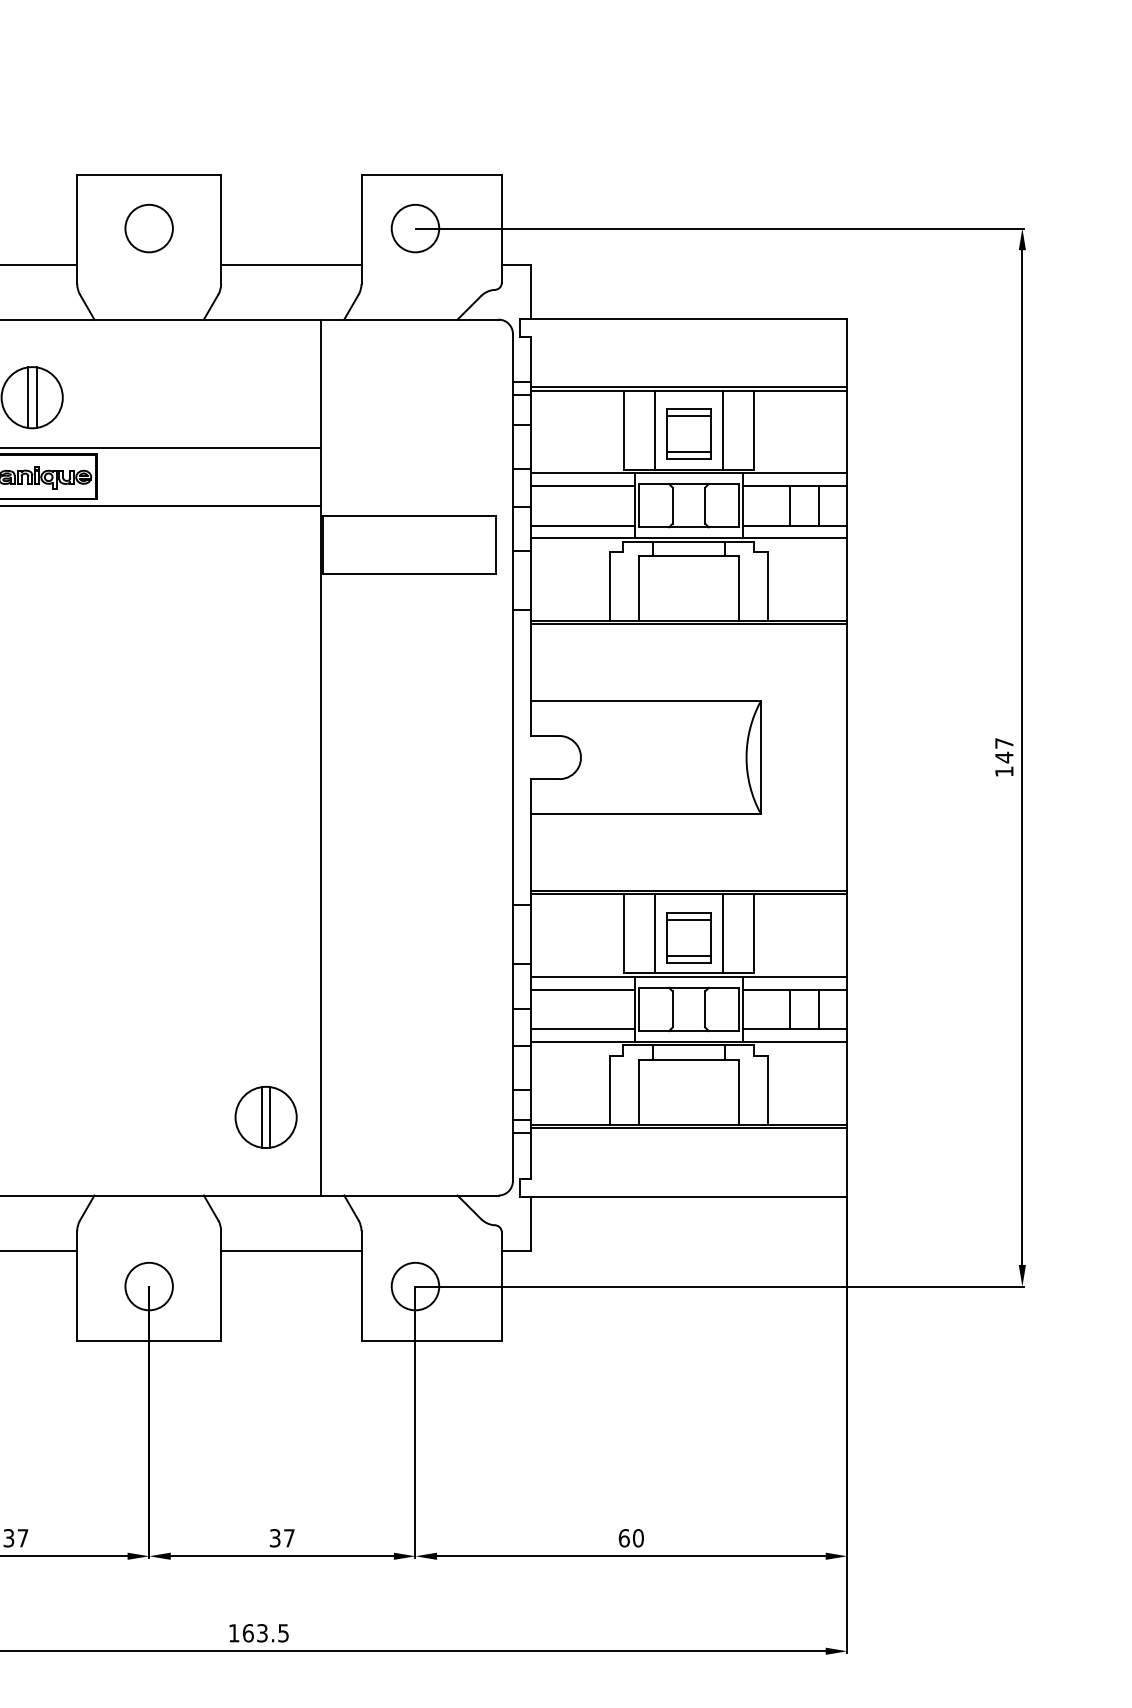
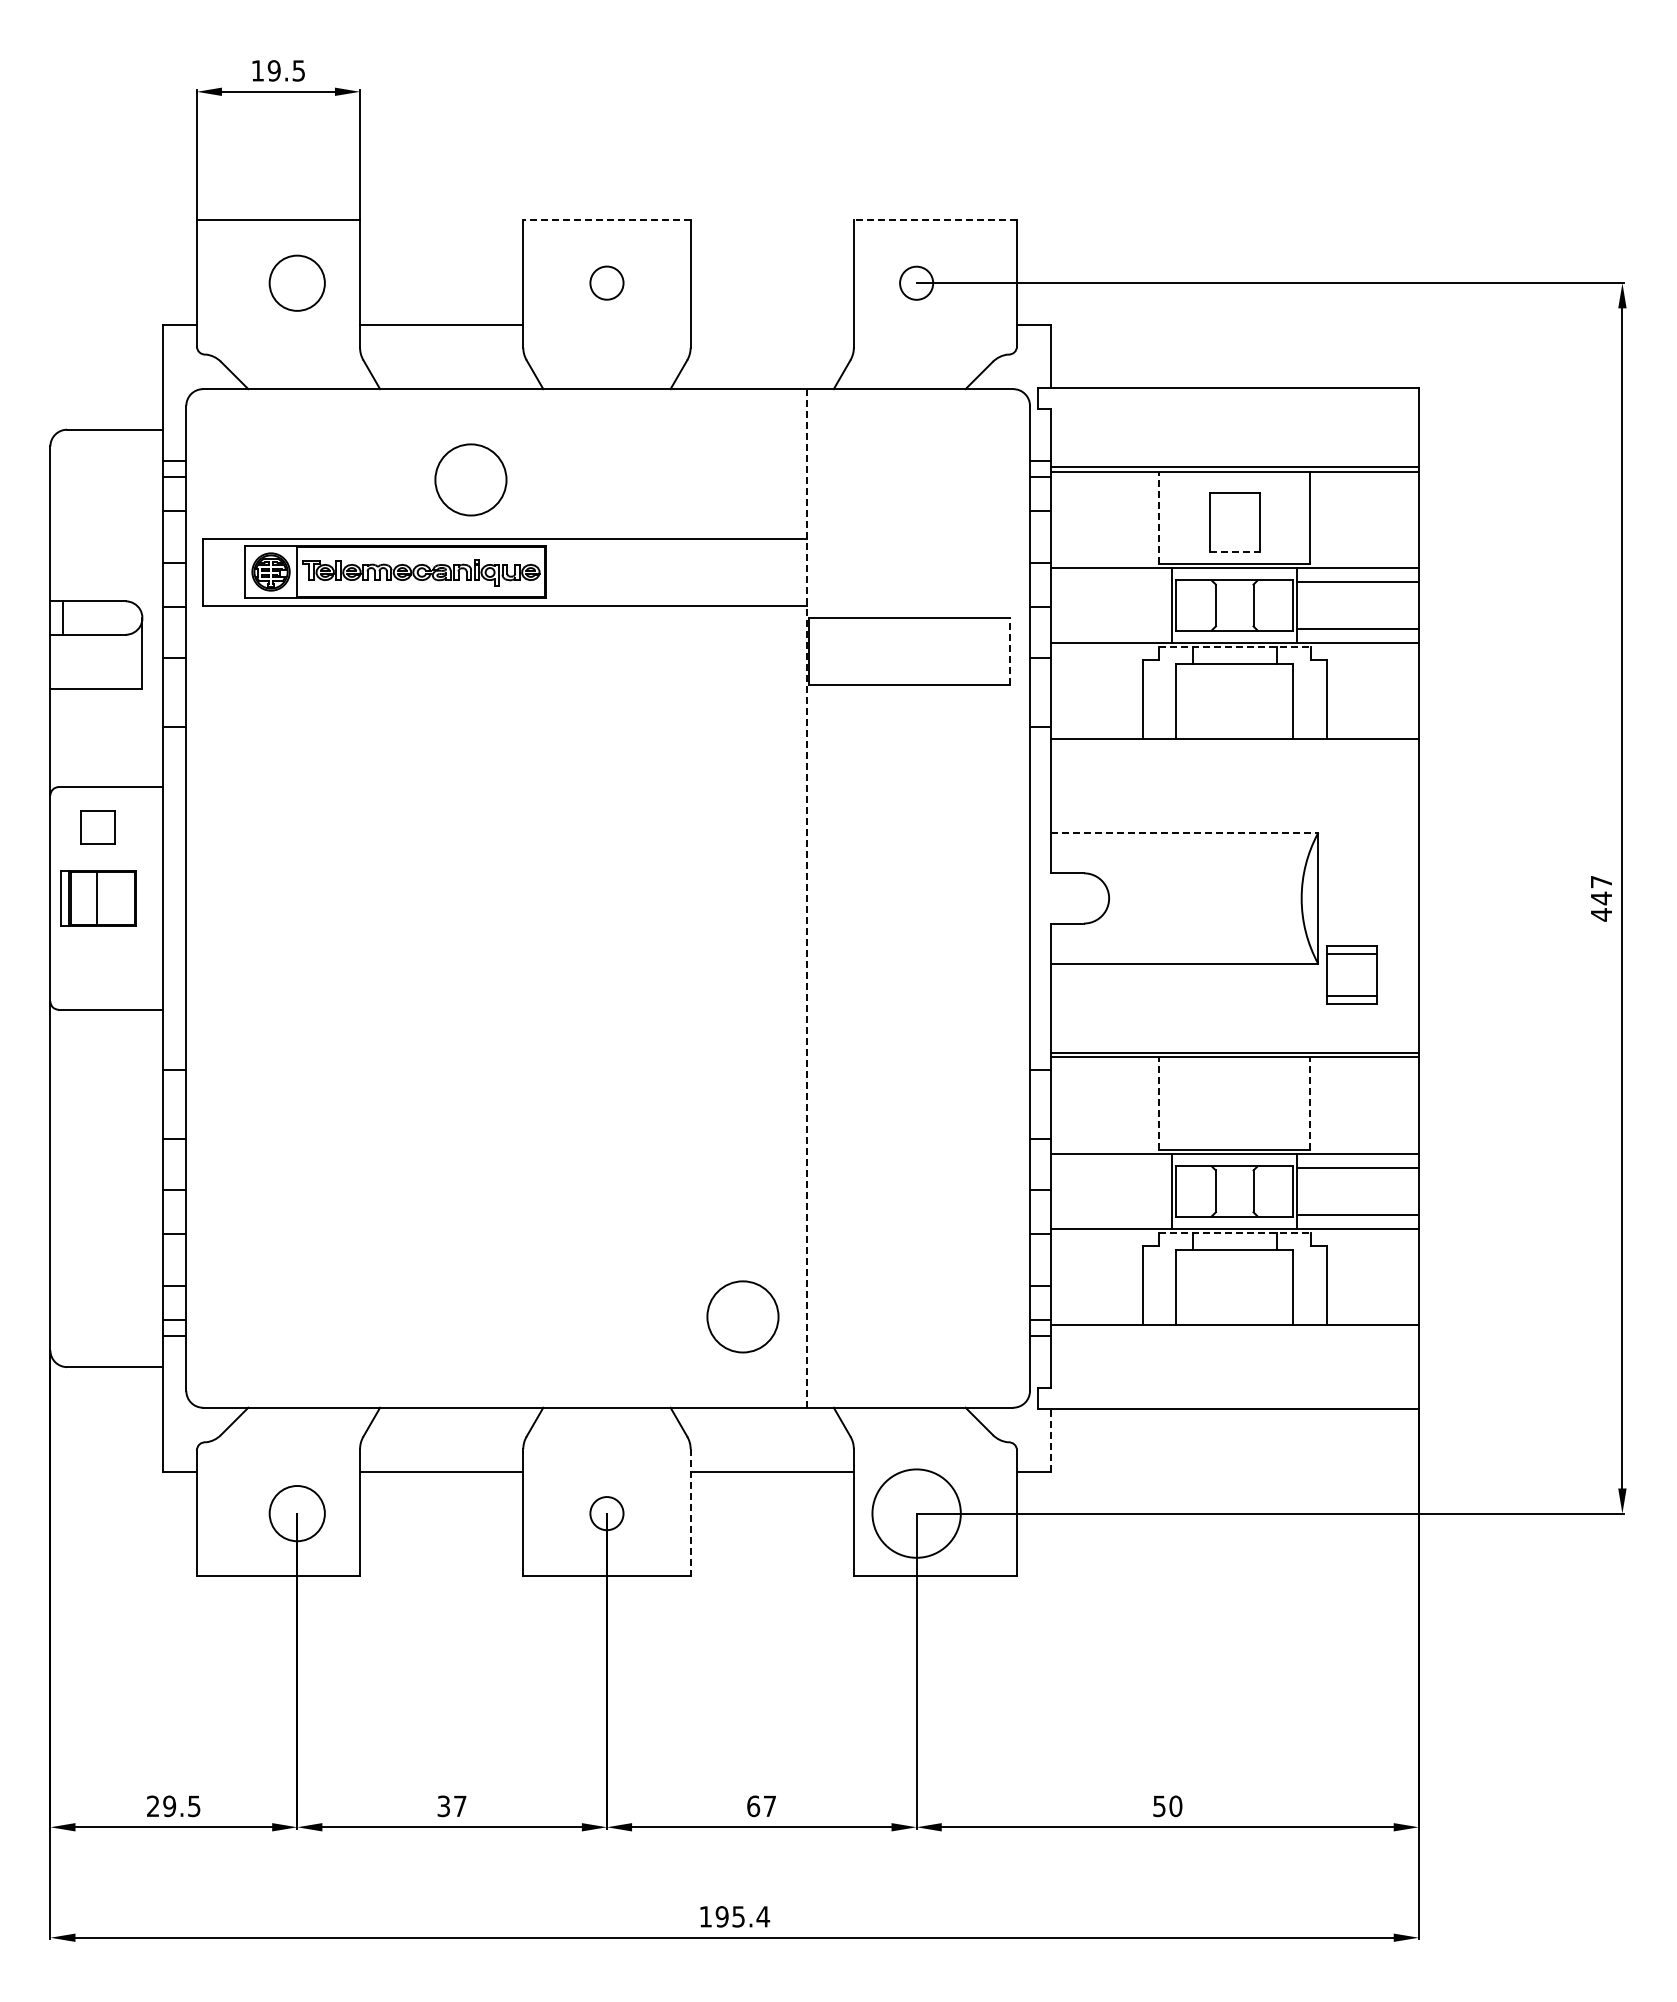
line: (148, 174) -> (606, 220), solid -> dashed
line: (431, 174) -> (935, 220), solid -> dashed
circle: (148, 227) -> (606, 282), size x0.6
circle: (415, 227) -> (916, 282), size x0.6
line: (290, 264) -> (771, 325), removed
line: (27, 397) -> (465, 479), removed
line: (36, 397) -> (475, 479), removed
line: (688, 416) -> (1234, 501), removed
line: (624, 430) -> (1159, 517), solid -> dashed
line: (655, 430) -> (1195, 517), removed
line: (723, 430) -> (1274, 517), removed
line: (688, 452) -> (1234, 543), removed
line: (689, 459) -> (1235, 551), solid -> dashed
line: (582, 485) -> (1110, 582), removed
line: (789, 505) -> (1351, 605), removed
line: (818, 505) -> (1385, 605), removed
line: (582, 525) -> (1110, 628), removed
line: (689, 541) -> (1235, 647), solid -> dashed
line: (495, 545) -> (1009, 651), solid -> dashed
line: (688, 624) -> (1234, 743), removed
line: (645, 700) -> (1184, 832), solid -> dashed
line: (320, 757) -> (806, 898), solid -> dashed
text: (1004, 771) -> (1601, 914), 147 -> 447
line: (624, 933) -> (1159, 1103), solid -> dashed
line: (655, 933) -> (1195, 1103), removed
line: (723, 933) -> (1274, 1103), removed
line: (754, 933) -> (1310, 1103), solid -> dashed
part: (688, 937) -> (1351, 974), moved
line: (582, 989) -> (1110, 1168), removed
line: (789, 1009) -> (1351, 1191), removed
line: (818, 1009) -> (1385, 1191), removed
line: (582, 1029) -> (1110, 1214), removed
line: (689, 1045) -> (1235, 1233), solid -> dashed
line: (261, 1117) -> (737, 1316), removed
line: (270, 1117) -> (748, 1316), removed
line: (688, 1128) -> (1234, 1329), removed
line: (530, 1222) -> (1050, 1439), solid -> dashed
line: (221, 1285) -> (690, 1512), solid -> dashed
circle: (148, 1286) -> (606, 1513), size x0.6
circle: (415, 1286) -> (916, 1513), size x1.6
text: (275, 1538) -> (753, 1806), 37 -> 67
text: (624, 1538) -> (1159, 1806), 60 -> 50
text: (265, 1633) -> (742, 1916), 163.5 -> 195.4

